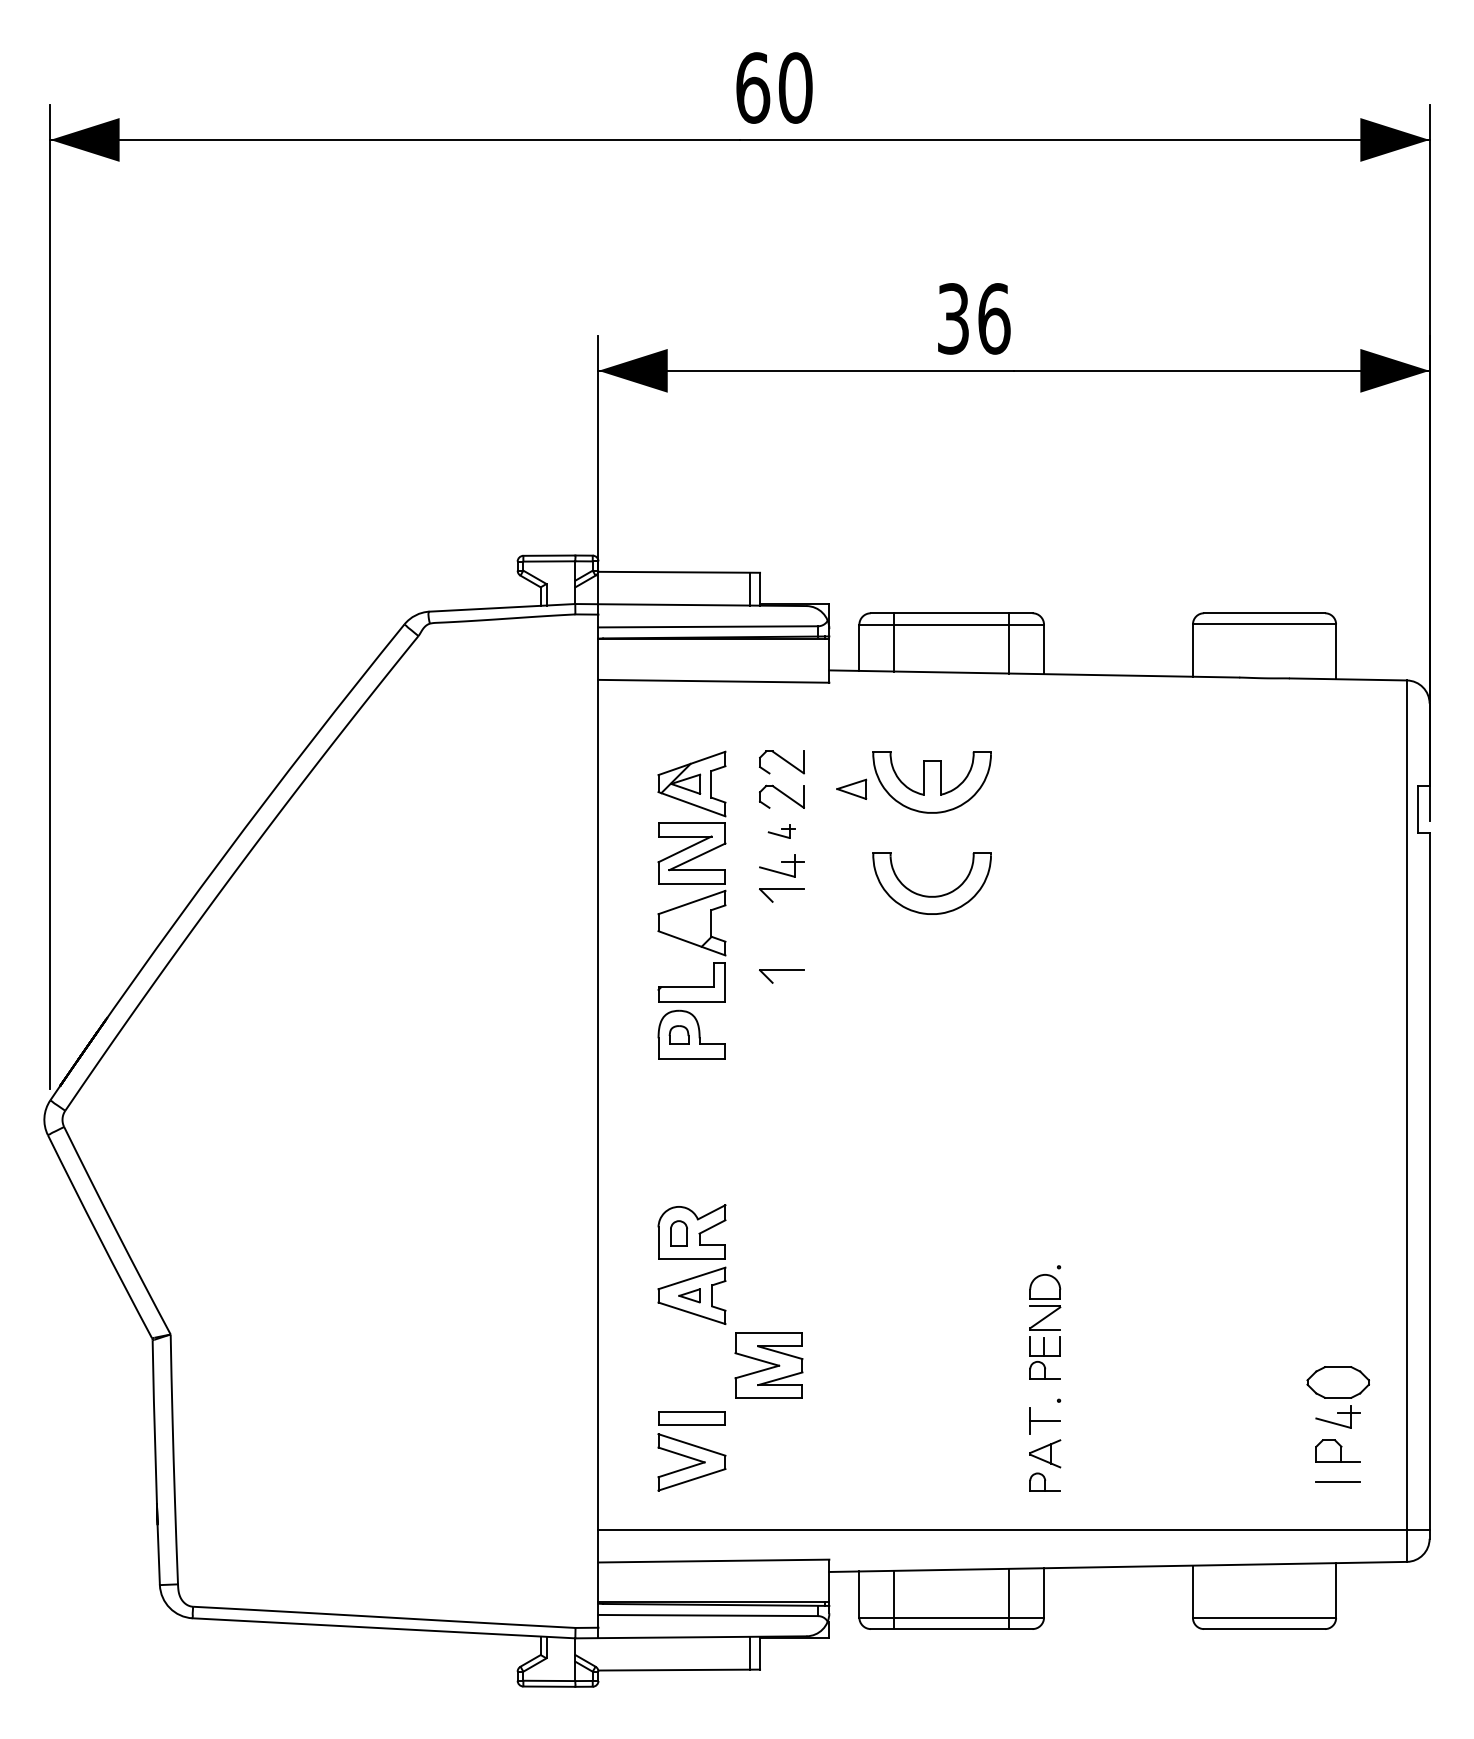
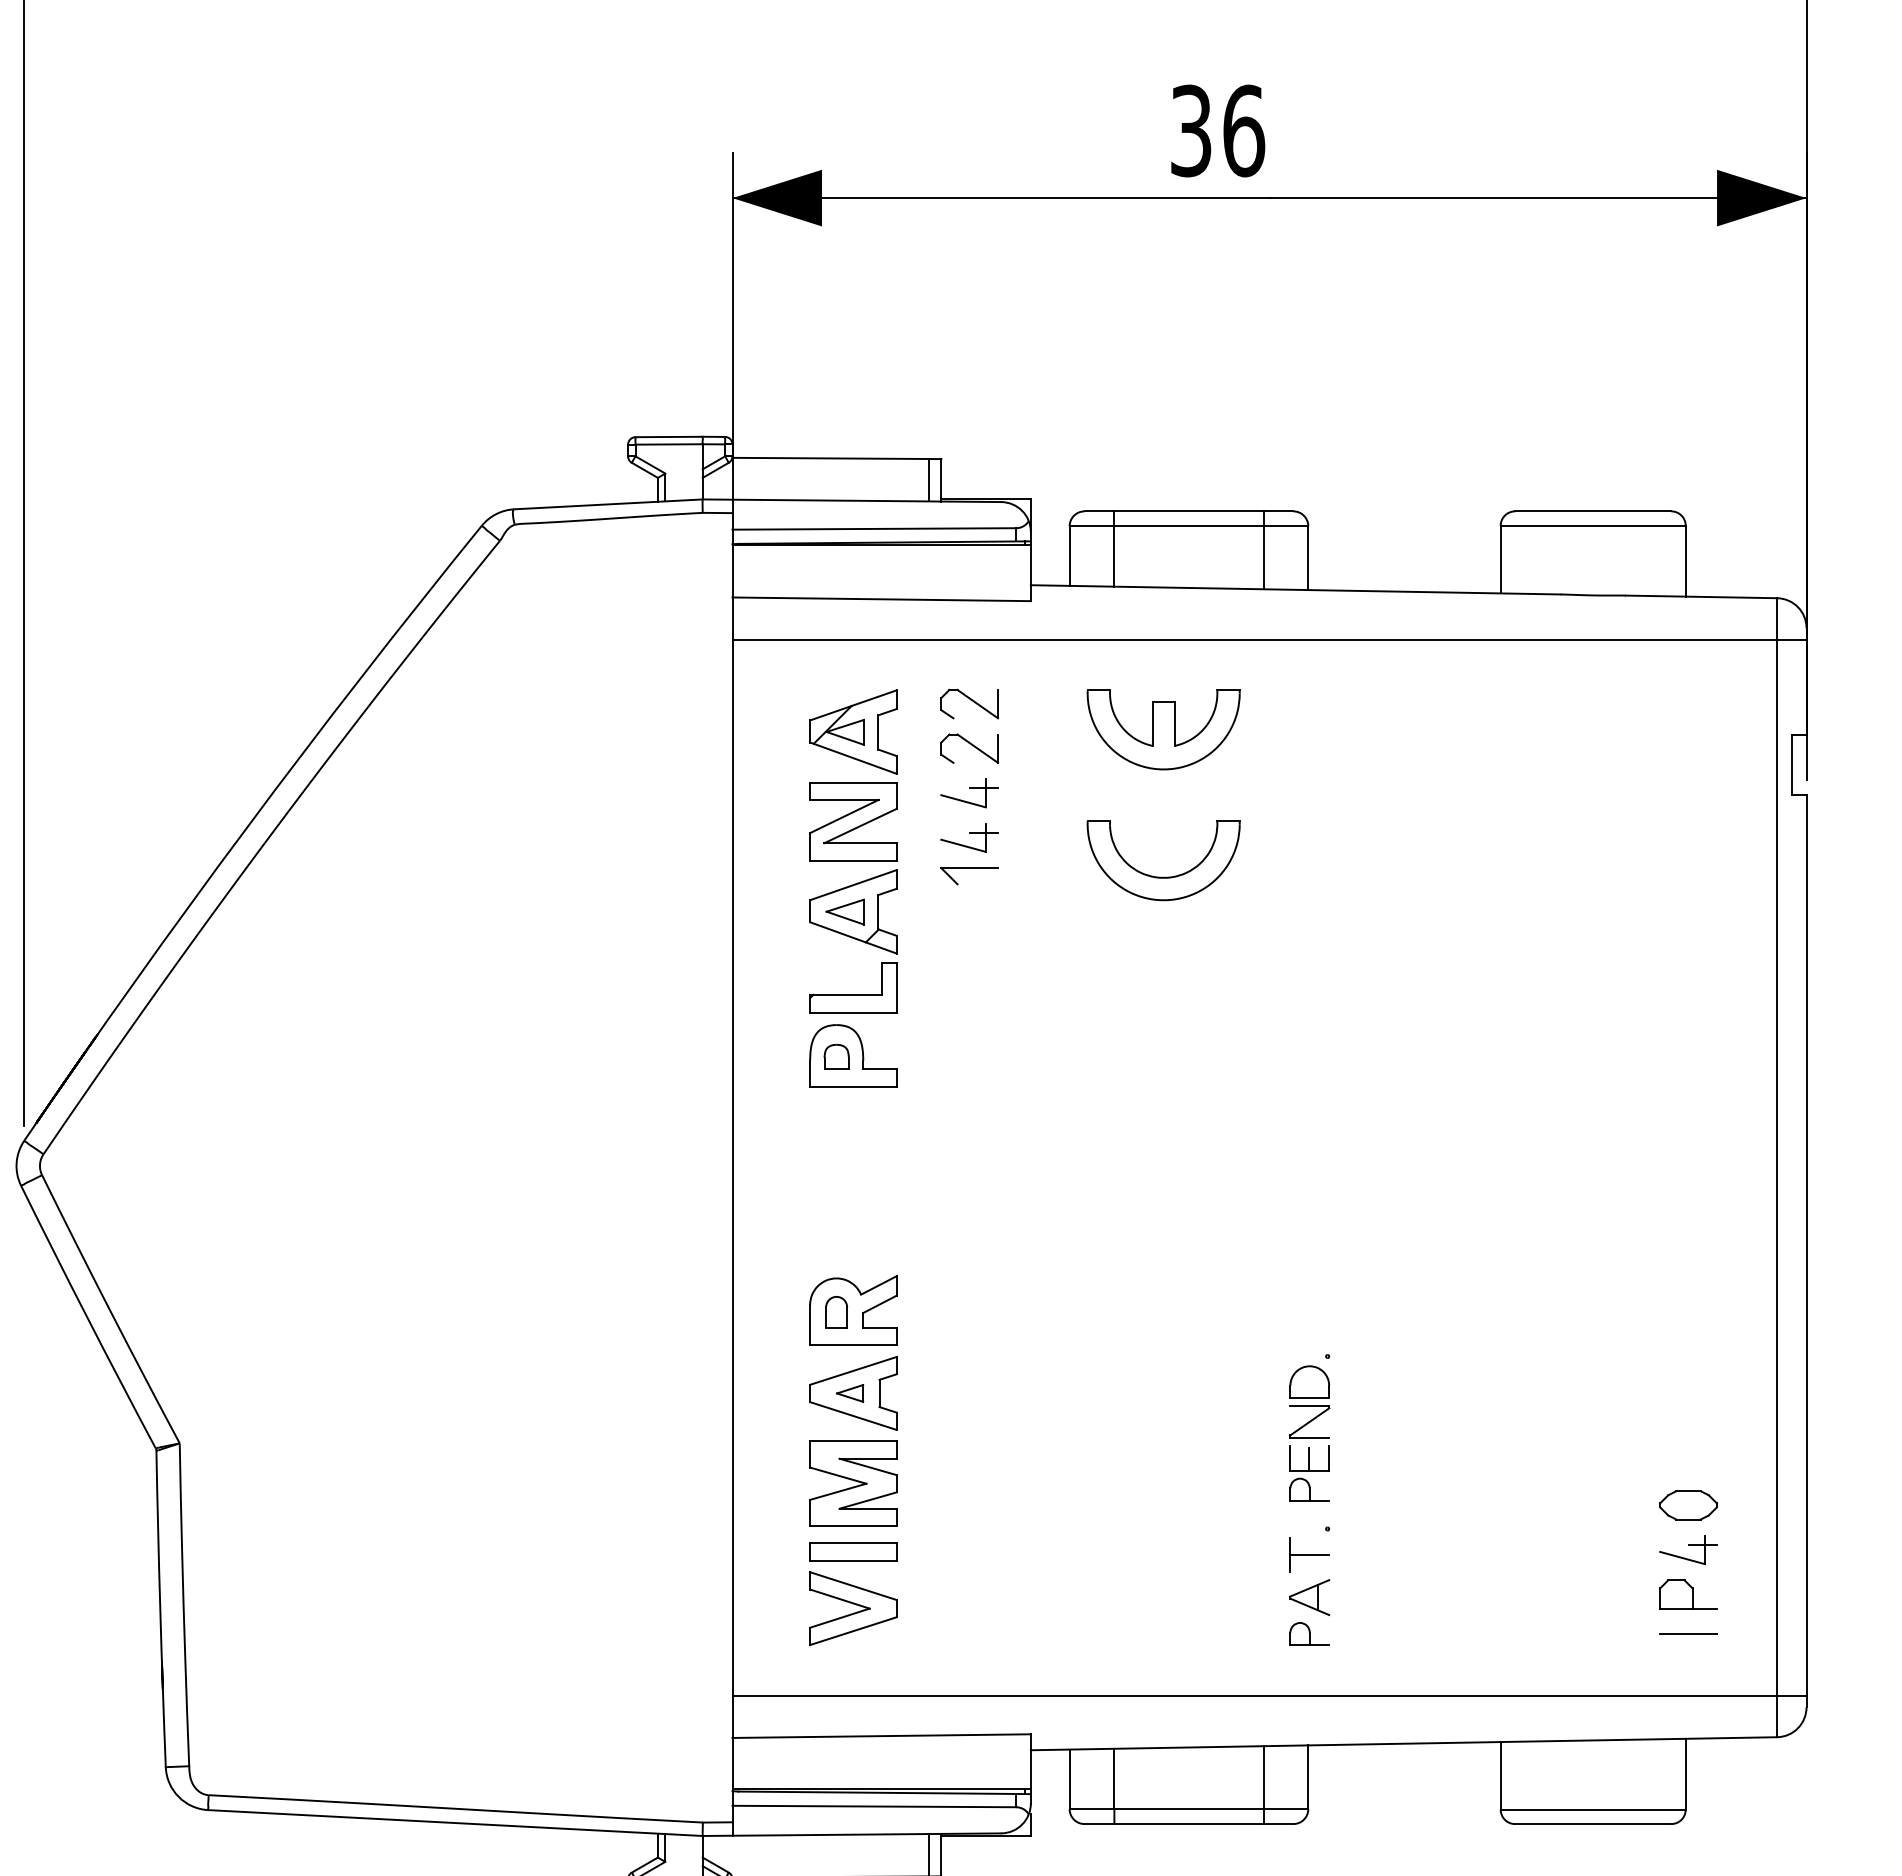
line: (1013, 712) -> (1268, 639), added
part: (851, 788) -> (844, 910), moved
part: (781, 831) -> (969, 793), size x1.67
part: (781, 976) -> (969, 980), removed
part: (768, 1365) -> (852, 1483), moved
part: (1338, 1382) -> (1688, 1505), size x0.71

